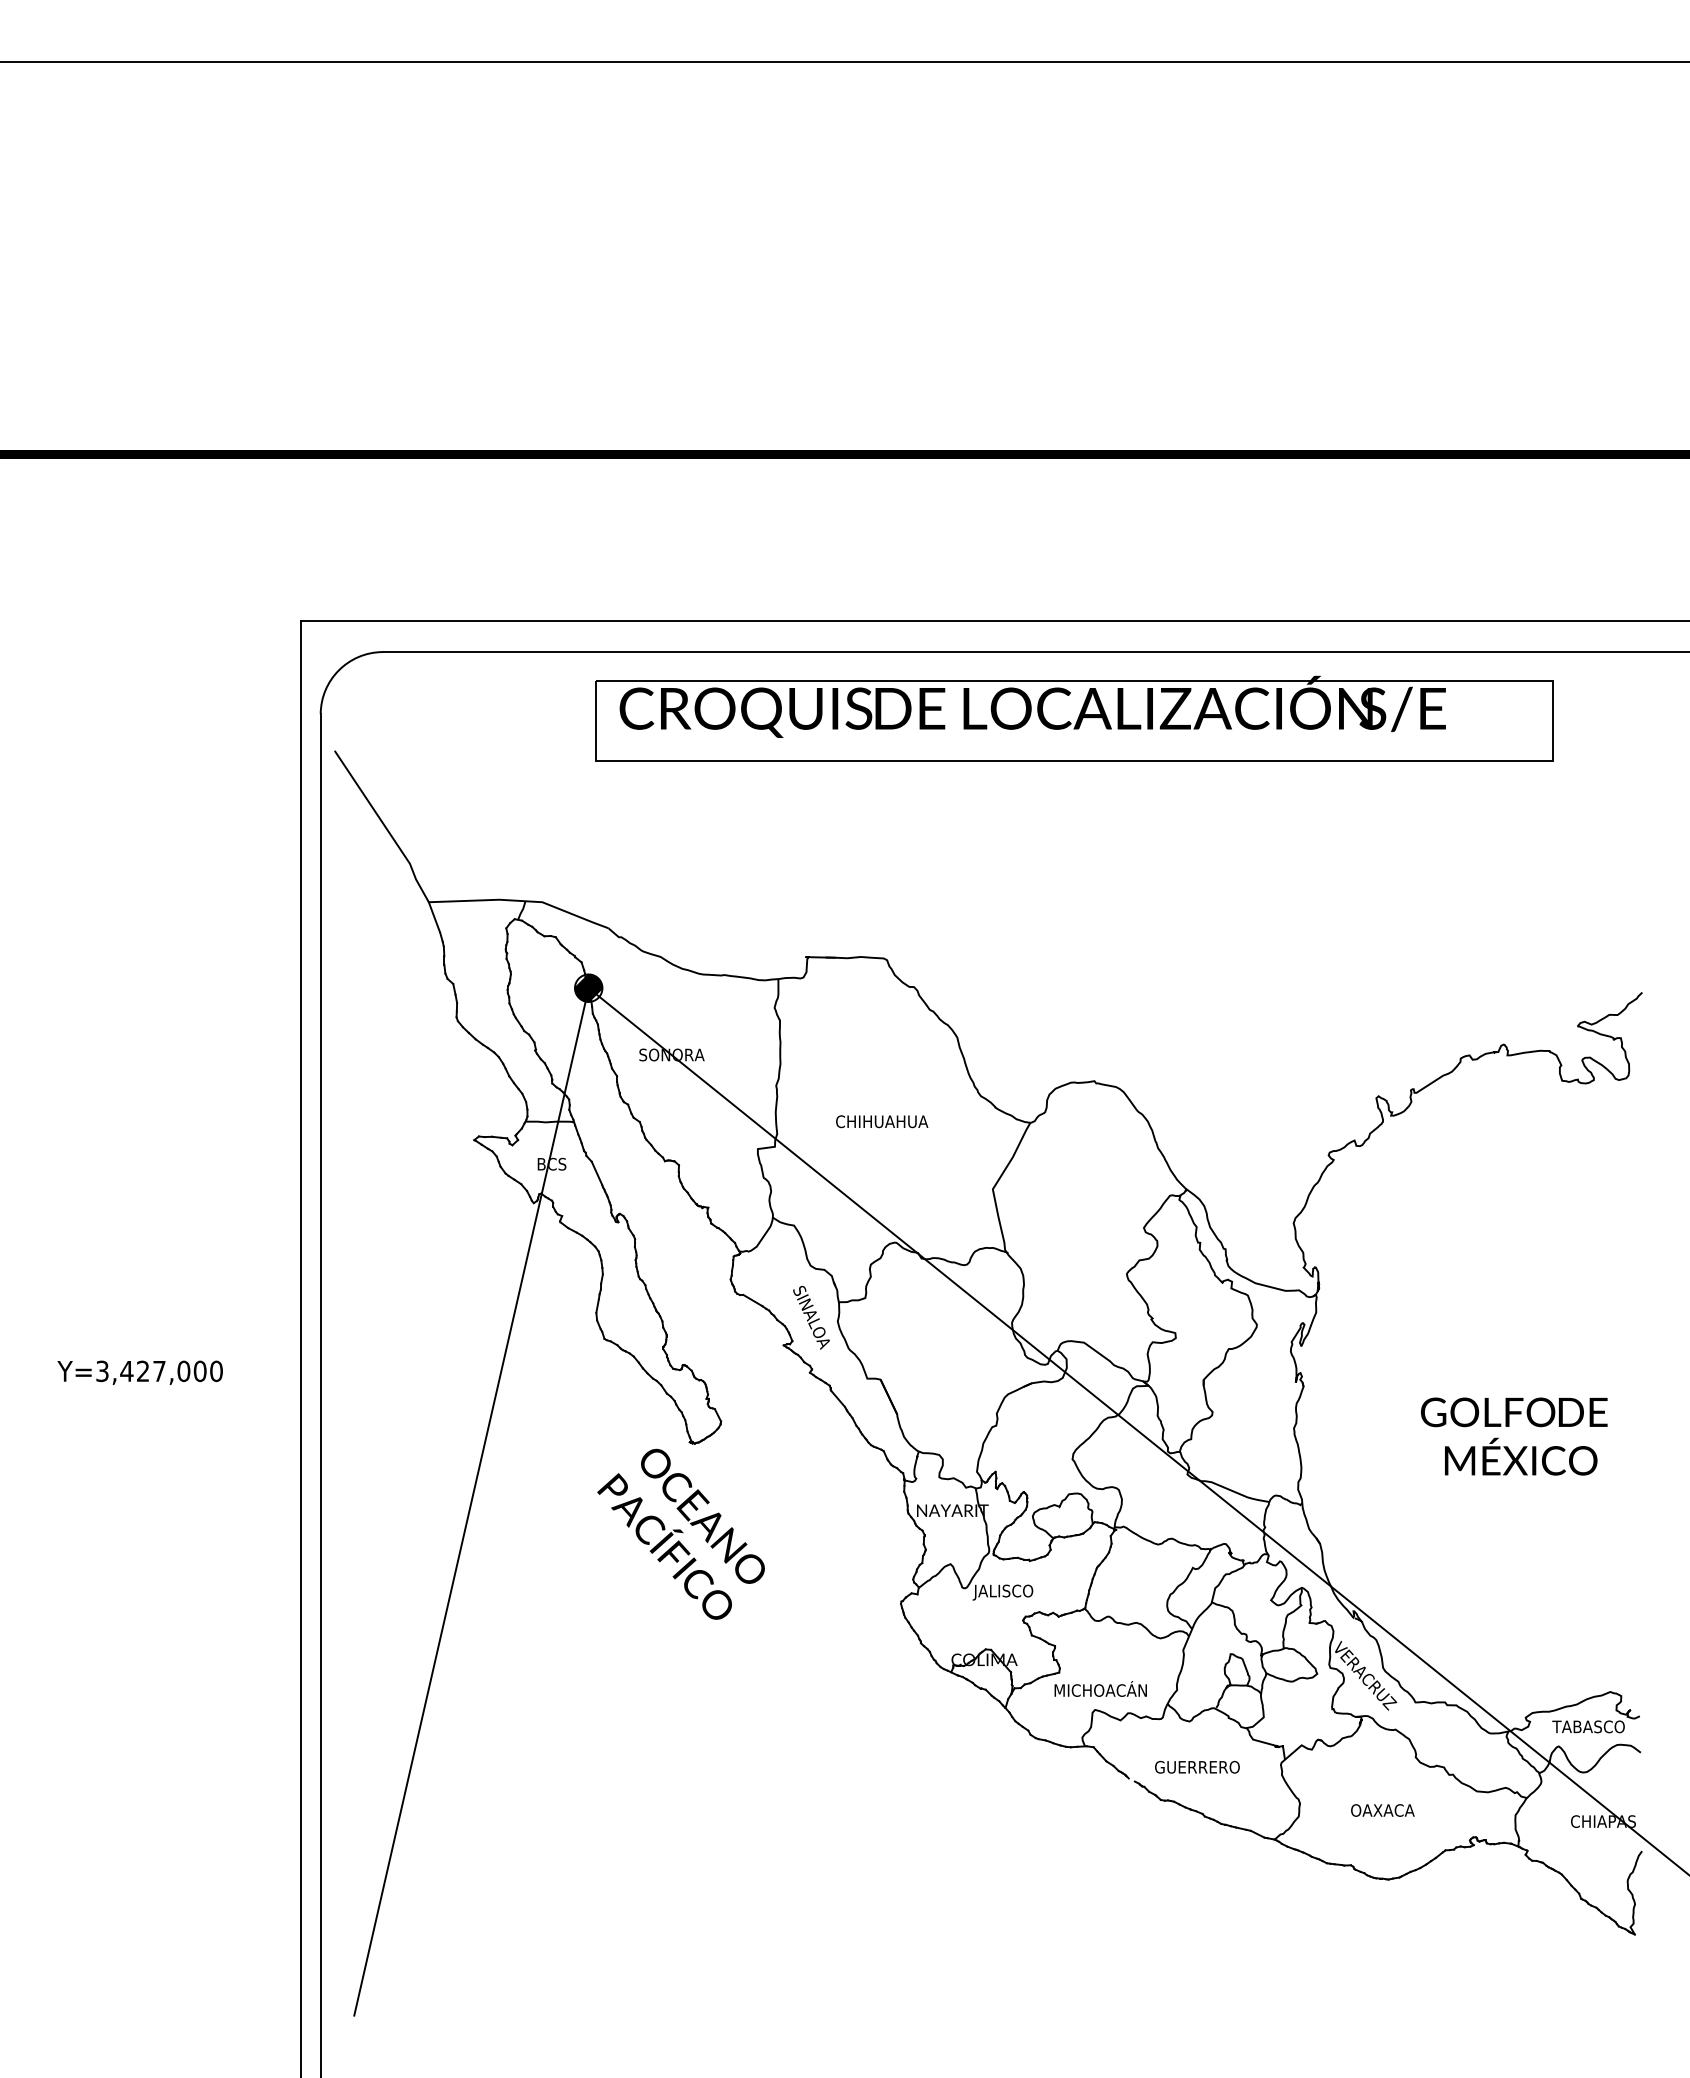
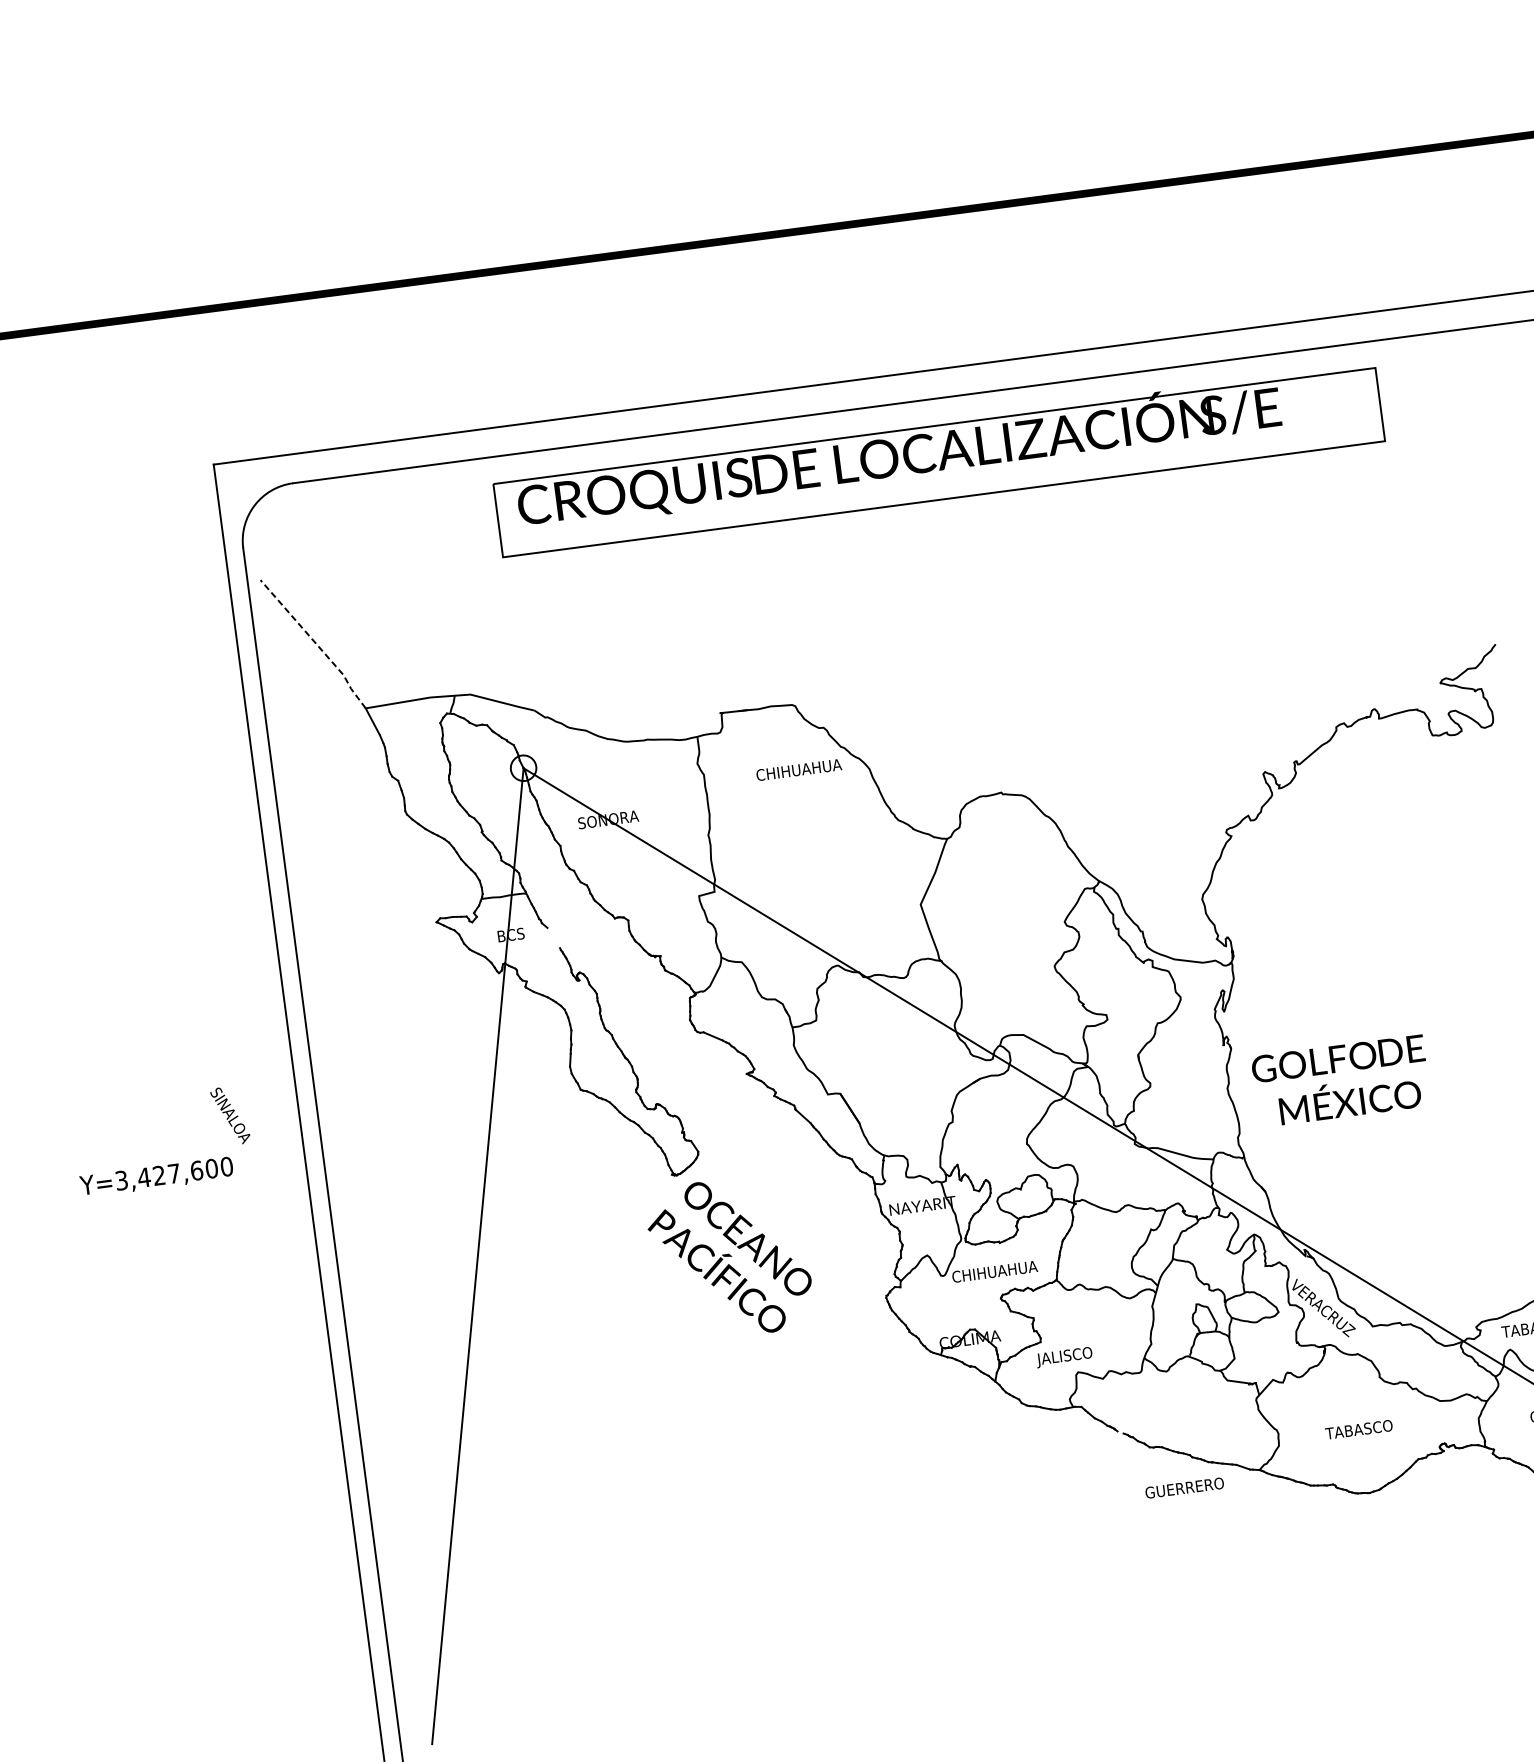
line: (385, 826) -> (316, 643), solid -> dashed
hatch: (588, 987) -> (523, 767), removed
text: (882, 1121) -> (799, 769), moved
line: (596, 1173) -> (553, 938), removed
text: (811, 1317) -> (230, 1115), moved
text: (183, 1370) -> (196, 1169), Y=3,427,000 -> Y=3,427,600
text: (1514, 1436) -> (1341, 1081), moved
text: (680, 1533) -> (729, 1257), moved
text: (1019, 1592) -> (994, 1273), JALISCO -> CHIHUAHUA
text: (1099, 1690) -> (1079, 1353), MICHOACÁN -> JALISCO
text: (1197, 1766) -> (1184, 1487), moved
text: (1386, 1810) -> (1359, 1429), OAXACA -> TABASCO

